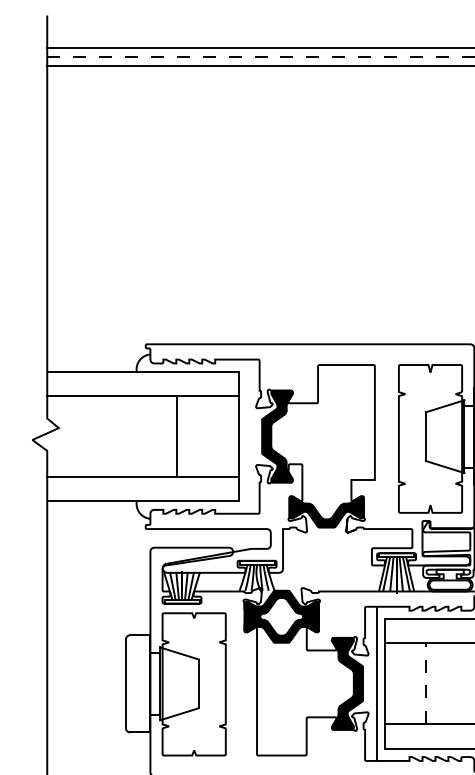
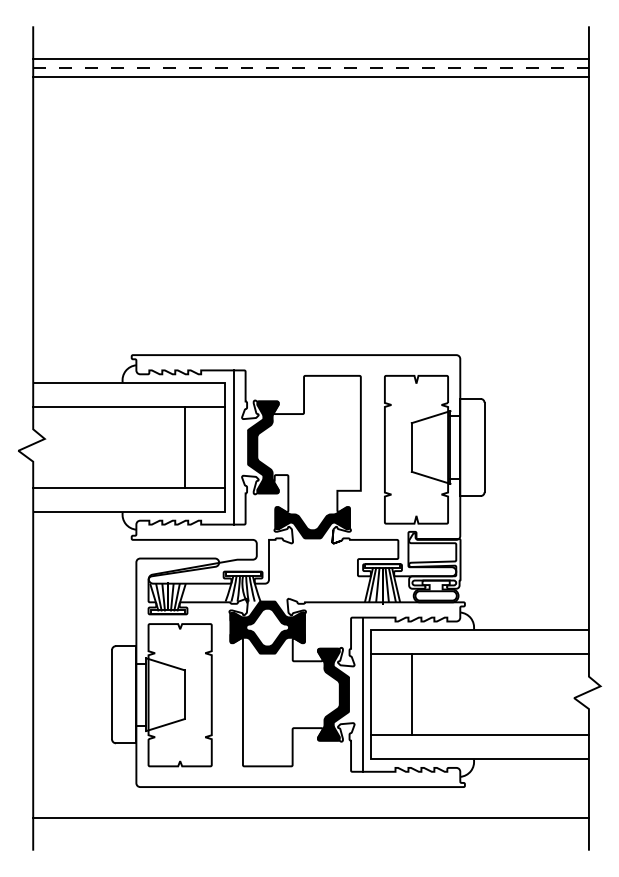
line: (176, 436) -> (184, 447), moved
line: (247, 436) -> (233, 447), added
line: (425, 683) -> (411, 694), dashed -> solid

